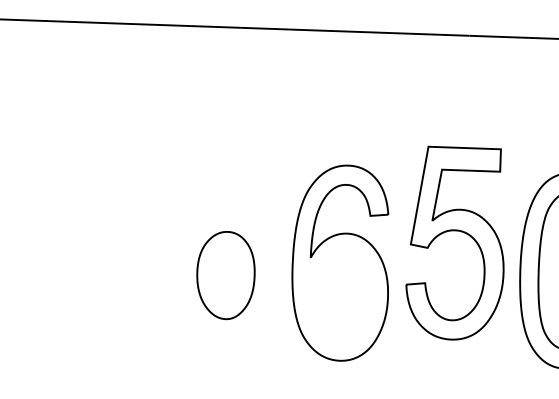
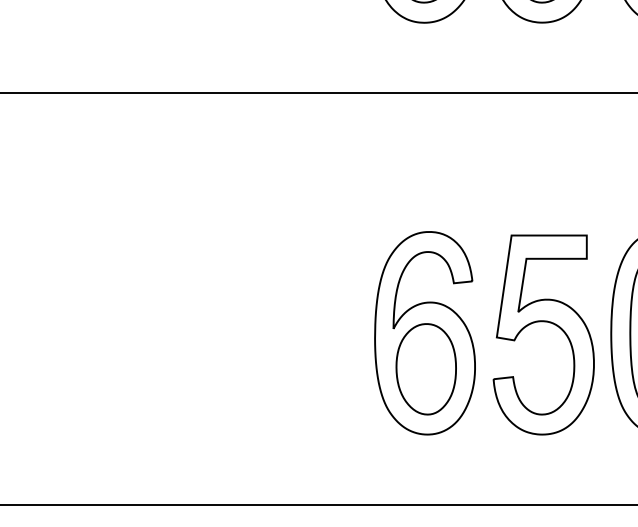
part: (456, 231) -> (543, 322), moved
part: (225, 275) -> (425, 369), moved

